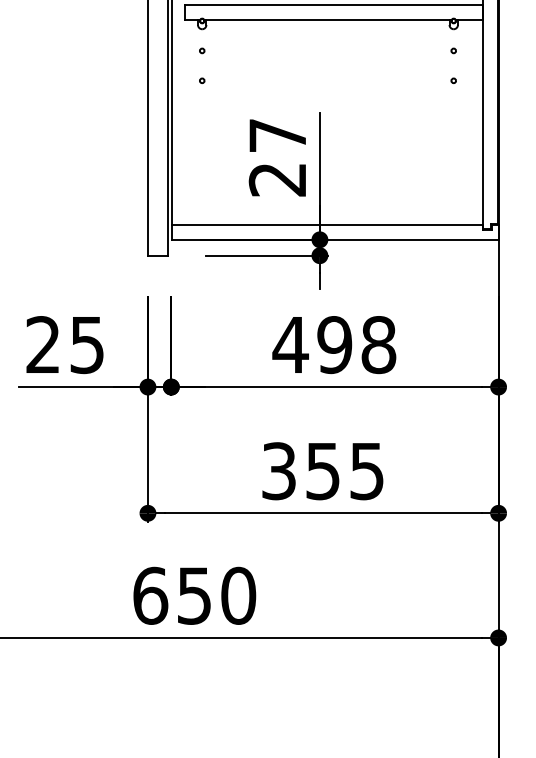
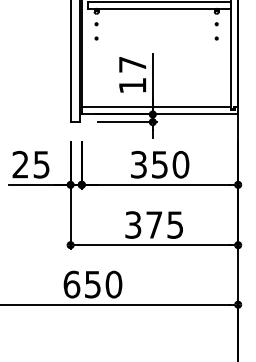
text: (275, 179) -> (131, 85), 27 -> 17
text: (333, 344) -> (159, 164), 498 -> 350
text: (323, 470) -> (154, 224), 355 -> 375

